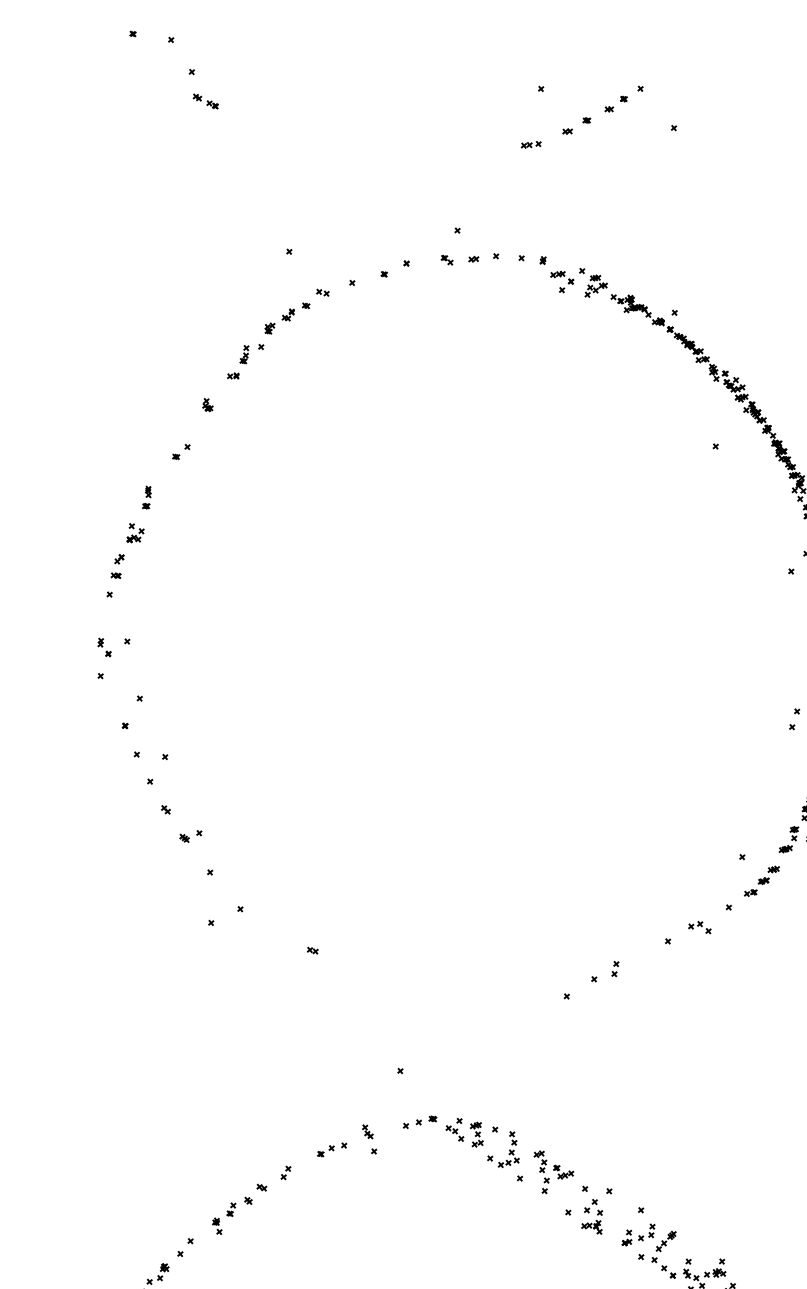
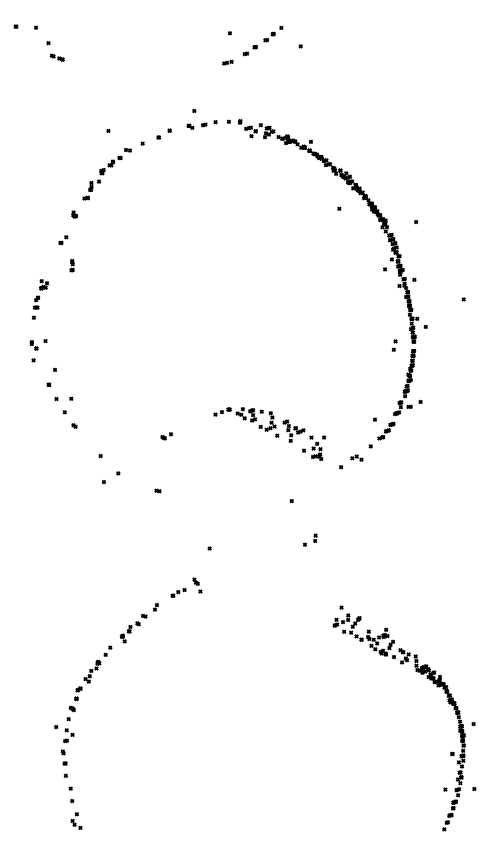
part: (146, 497) -> (71, 265), moved
part: (190, 836) -> (166, 436), moved
part: (605, 970) -> (310, 539), moved
part: (505, 1172) -> (269, 433), moved

